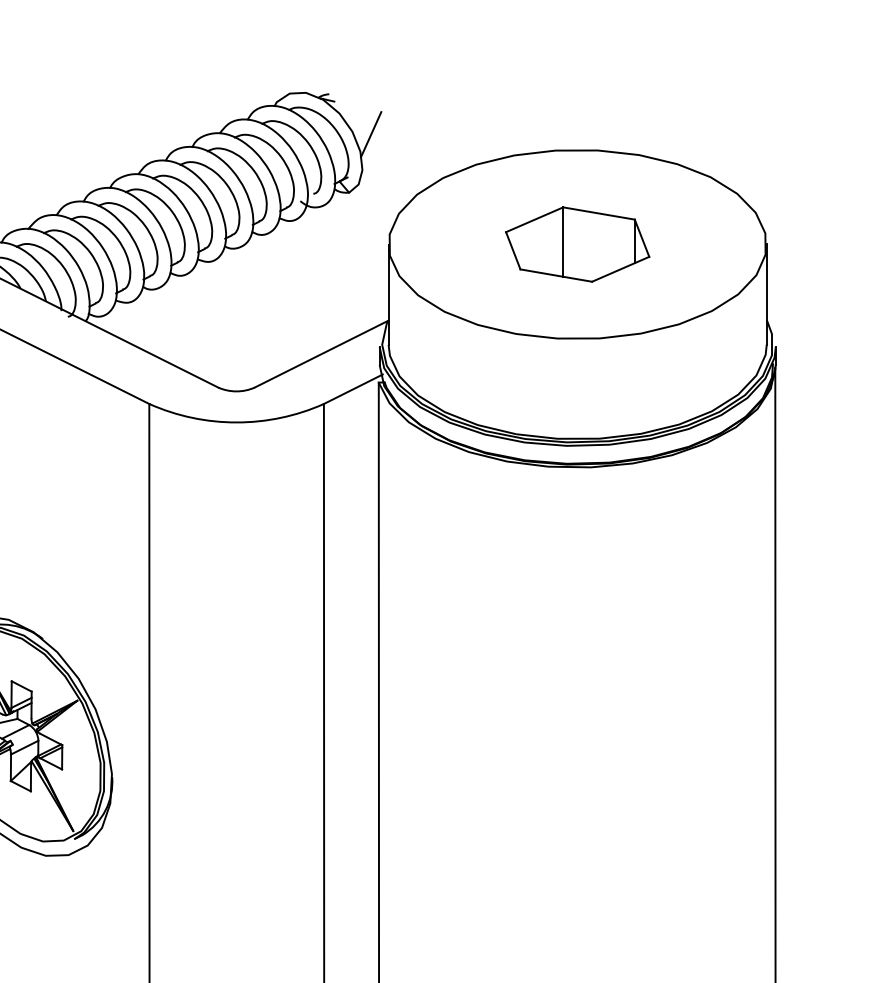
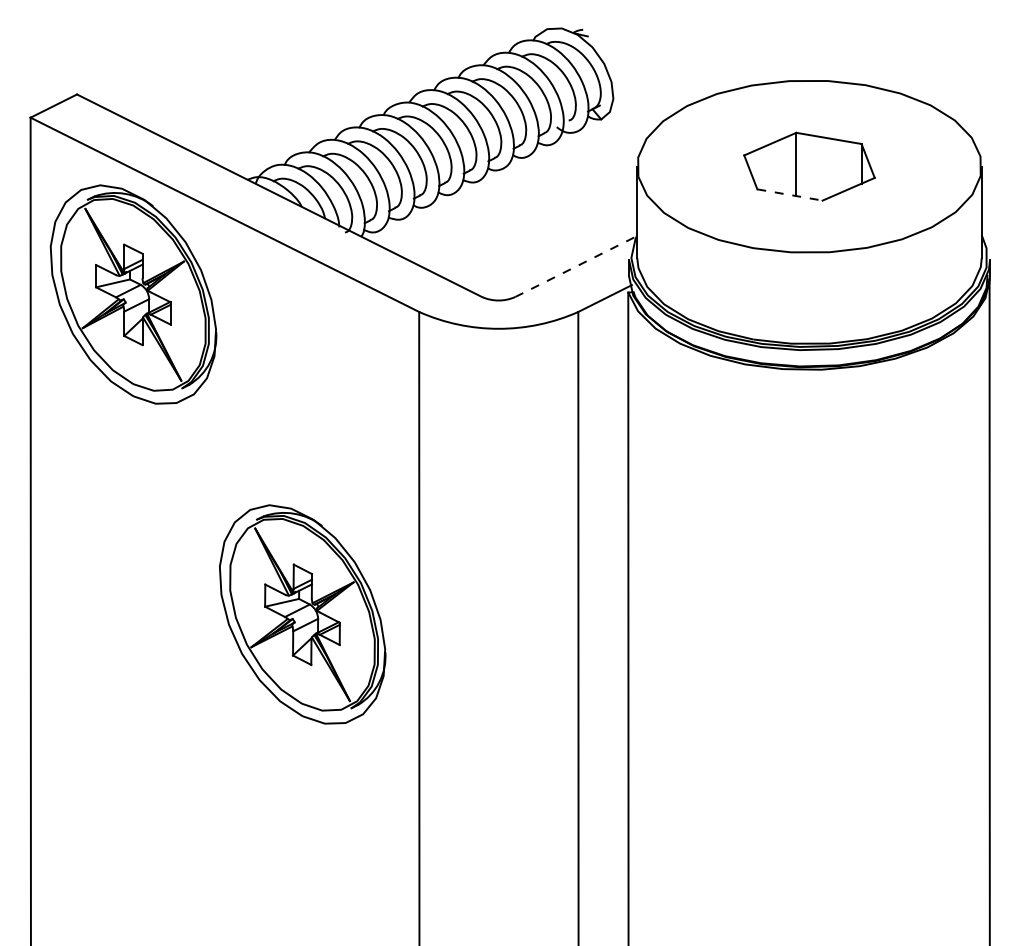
line: (371, 134) -> (621, 66), removed
line: (556, 276) -> (790, 195), solid -> dashed
line: (321, 354) -> (576, 266), solid -> dashed

